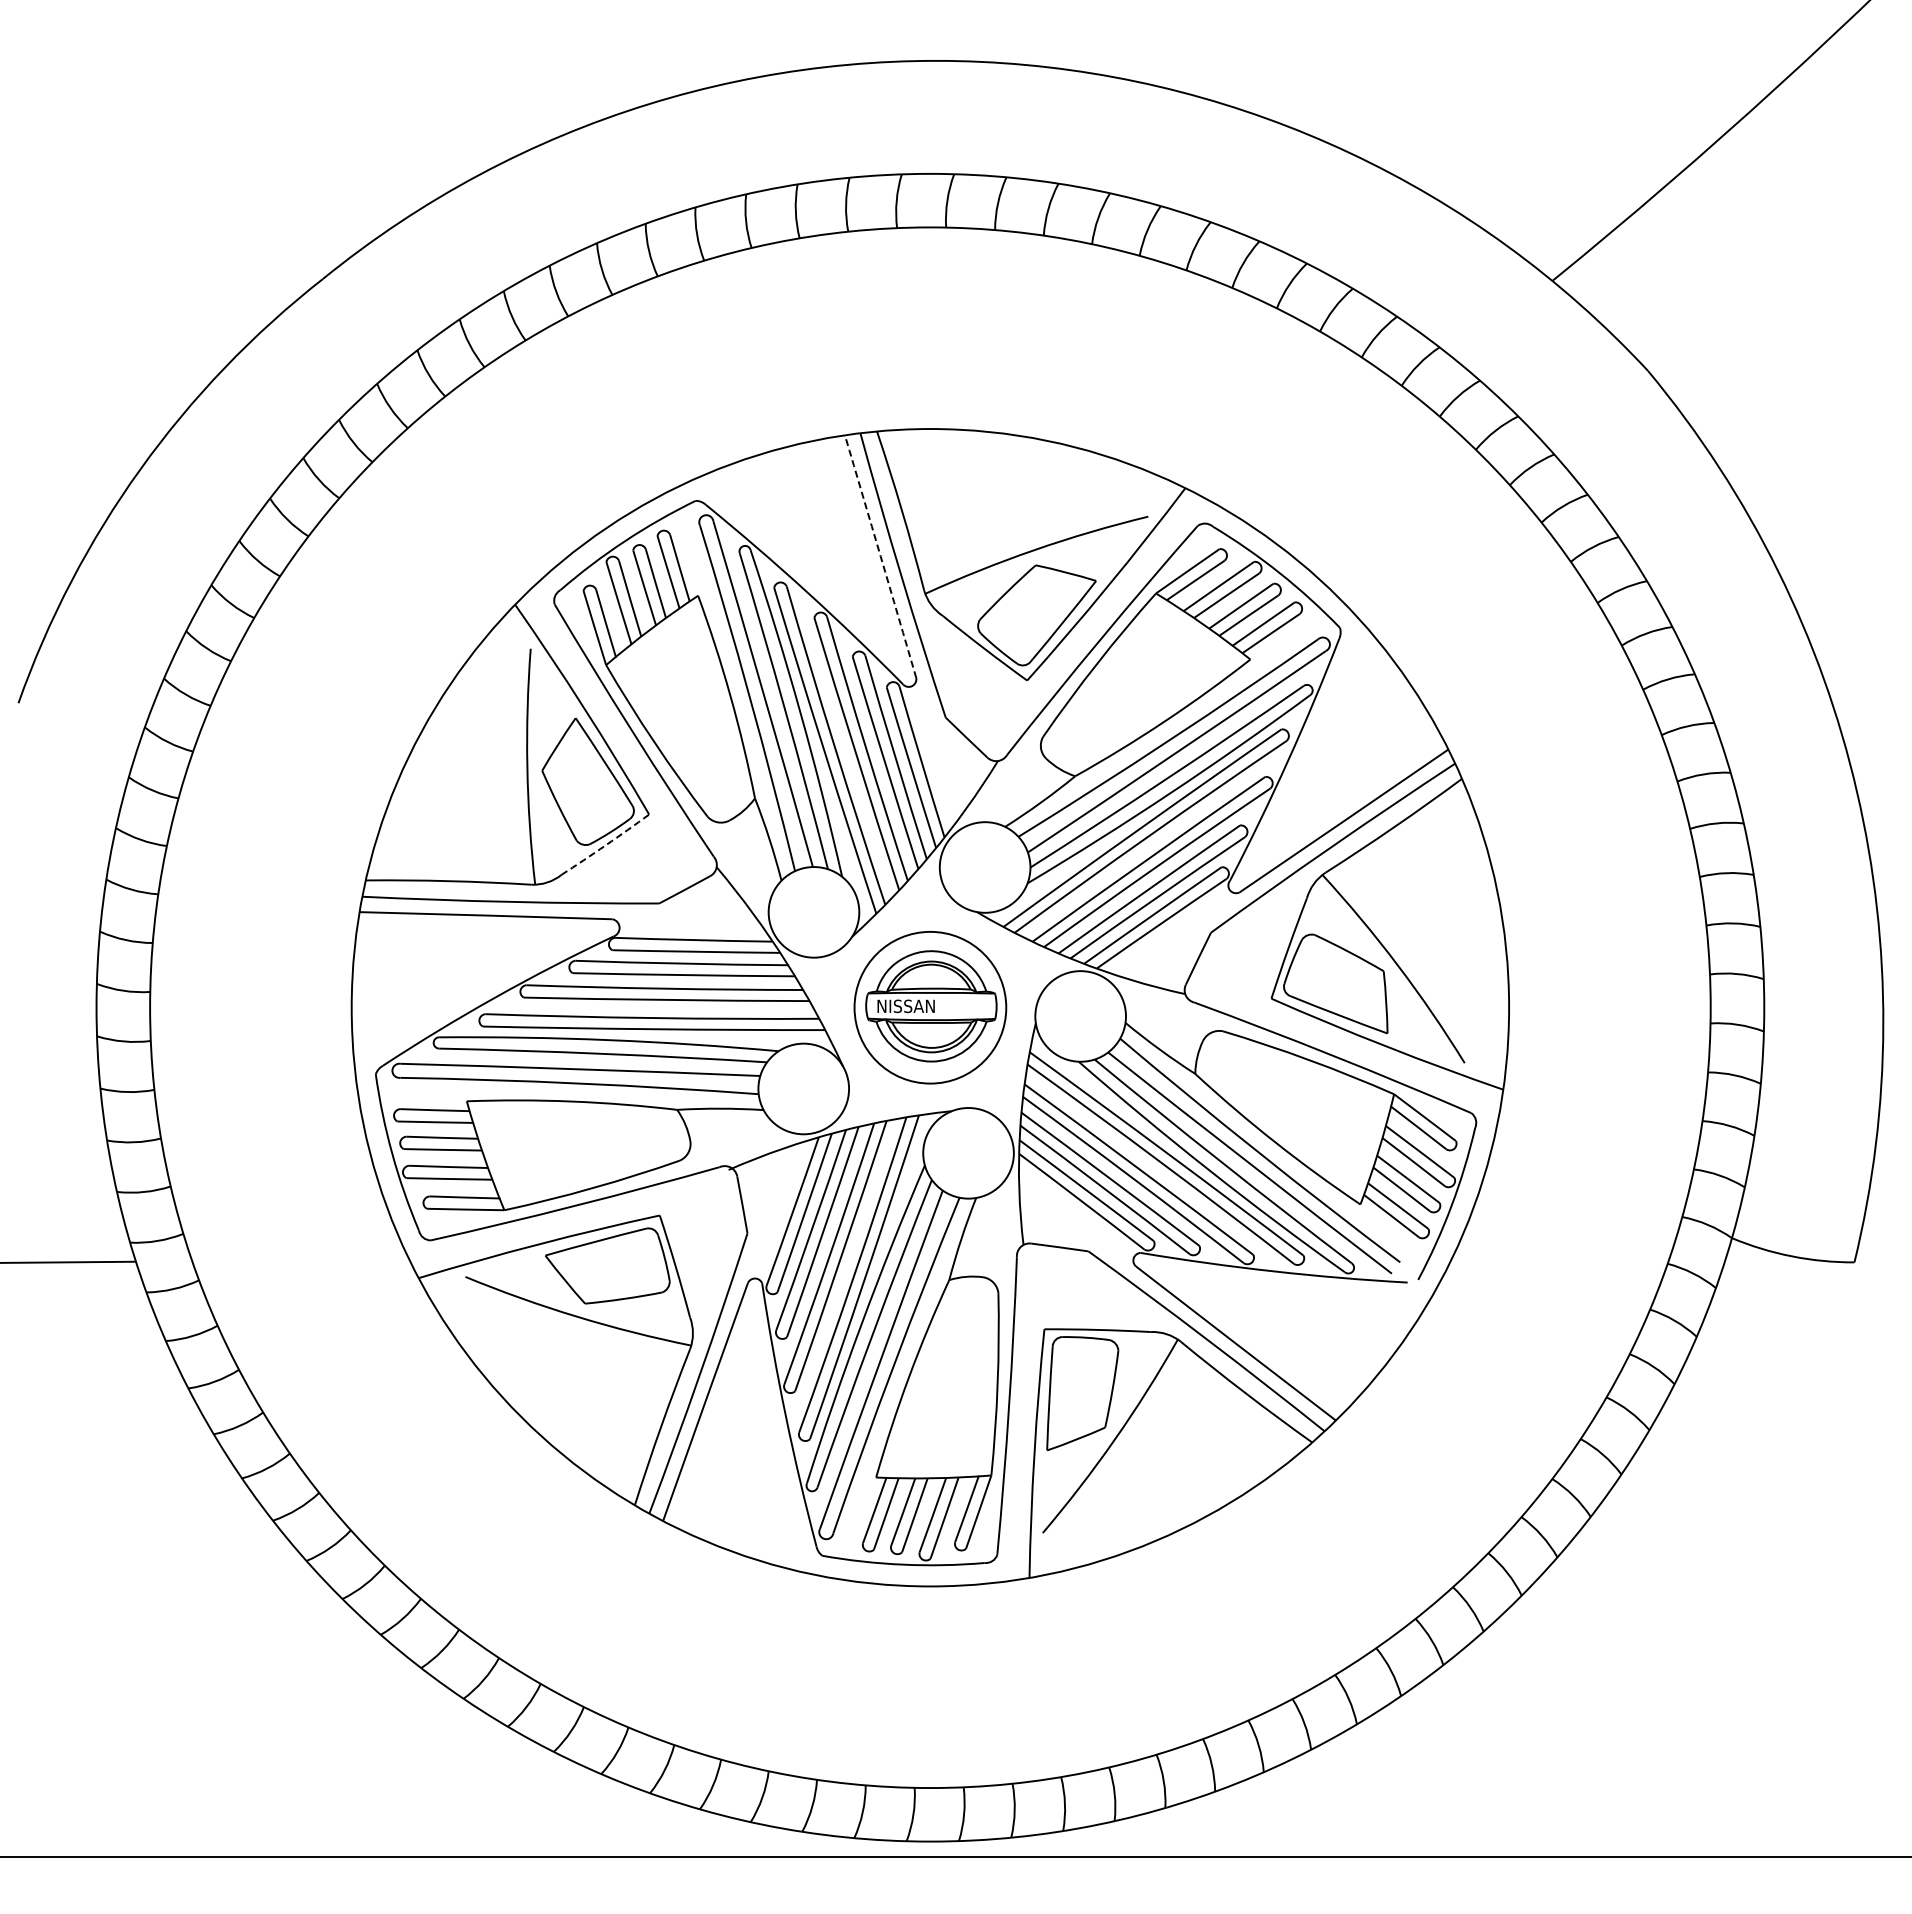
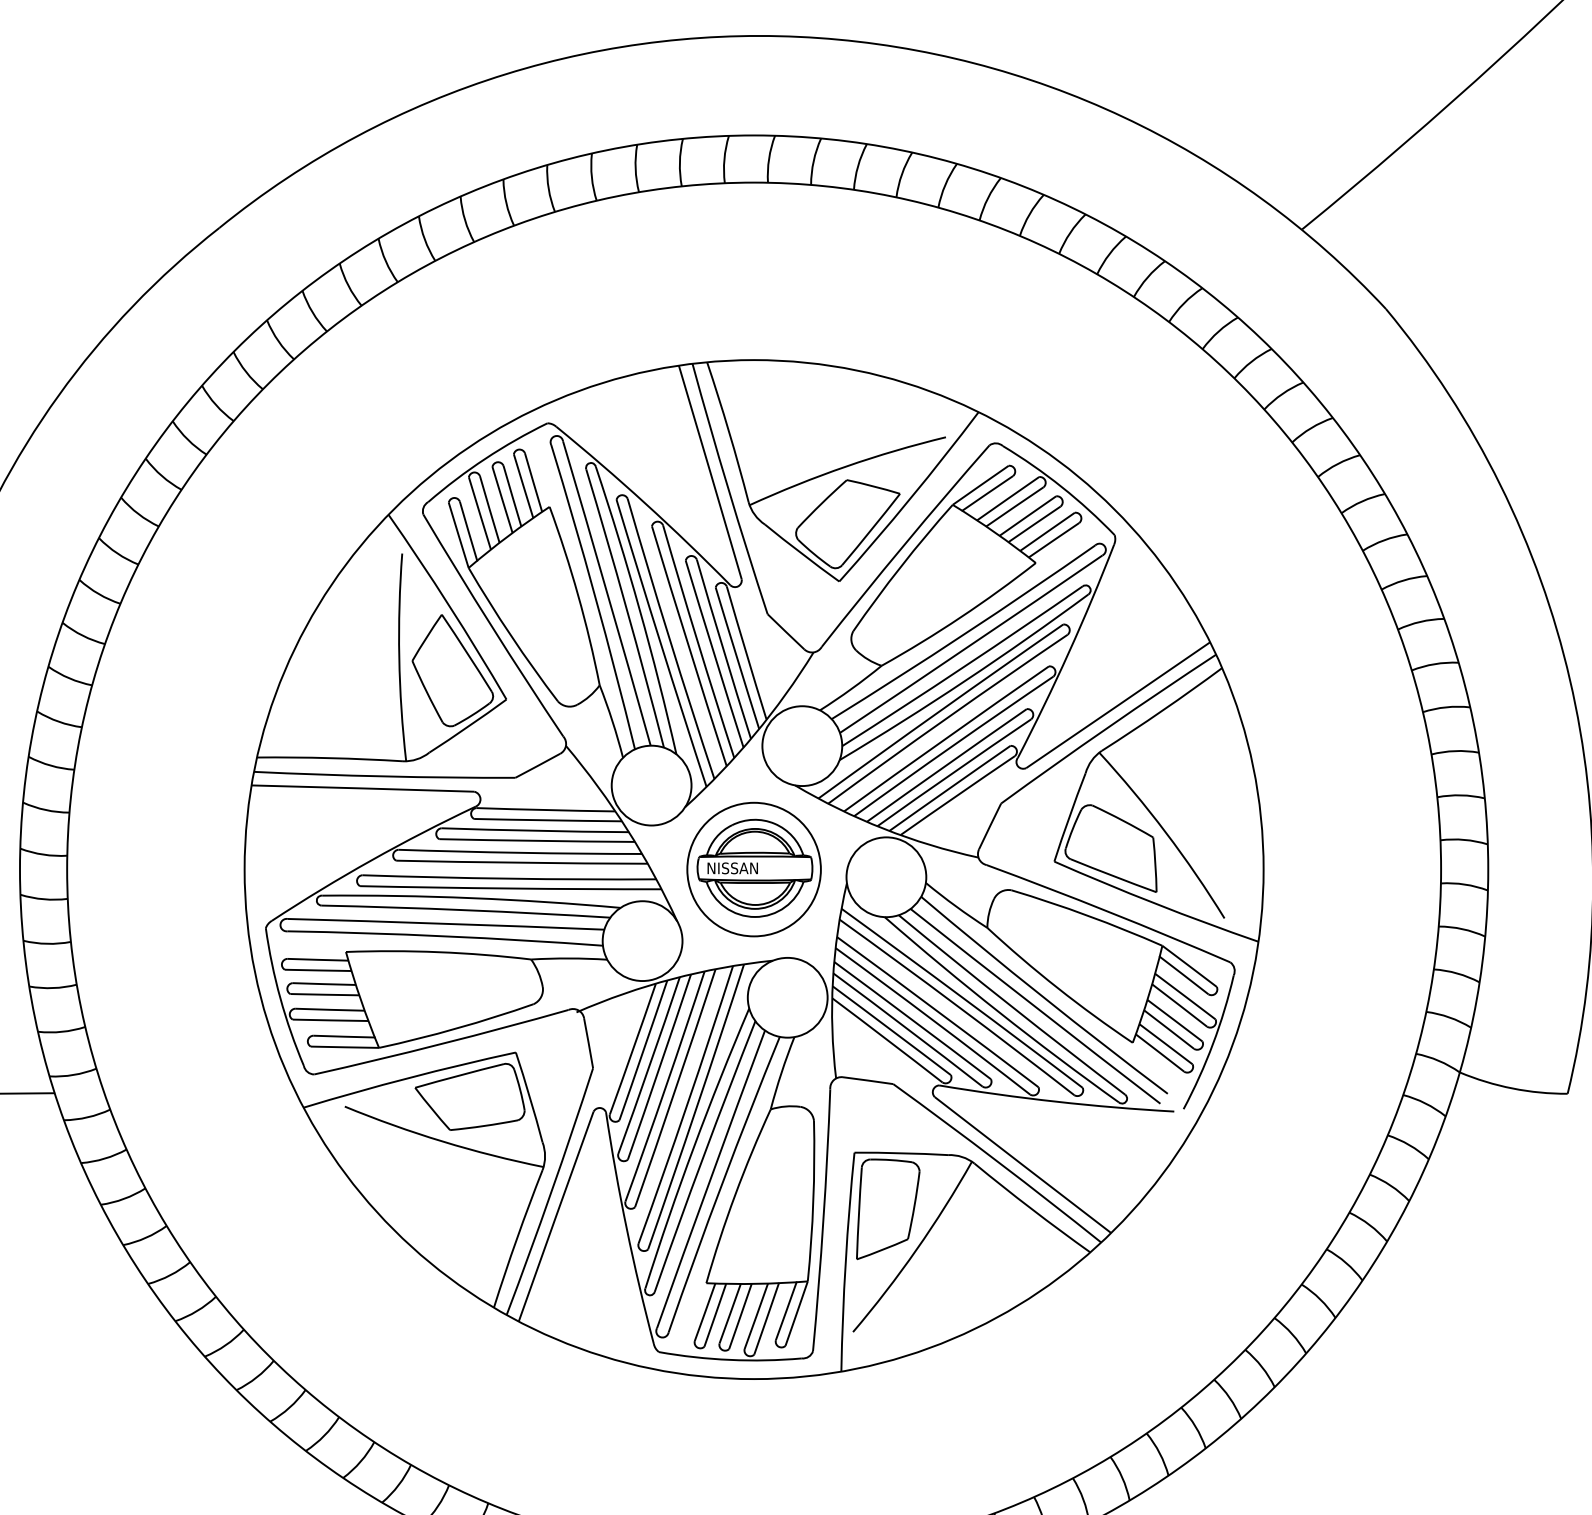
arc: (880, 556) -> (710, 472), dashed -> solid
arc: (605, 845) -> (468, 726), dashed -> solid

